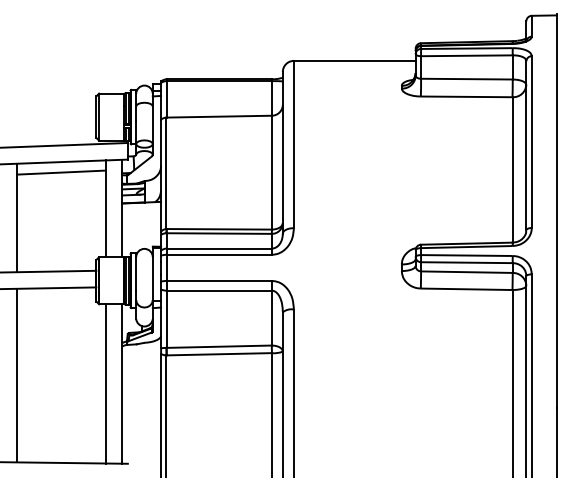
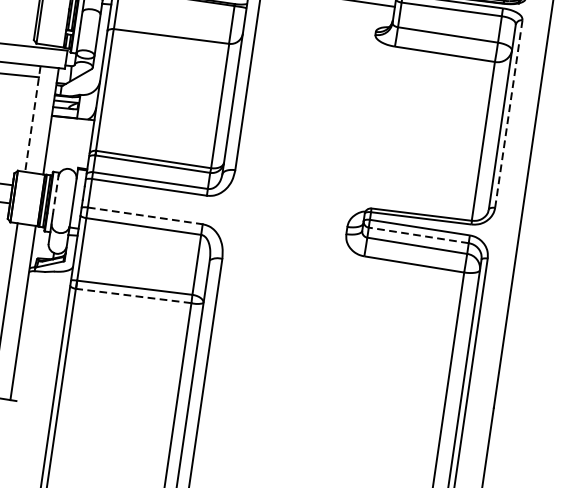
line: (531, 142) -> (508, 114), solid -> dashed
line: (105, 208) -> (32, 118), solid -> dashed
line: (466, 262) -> (418, 235), solid -> dashed
line: (136, 272) -> (56, 193), solid -> dashed
line: (219, 280) -> (145, 215), solid -> dashed
line: (220, 354) -> (135, 296), solid -> dashed

